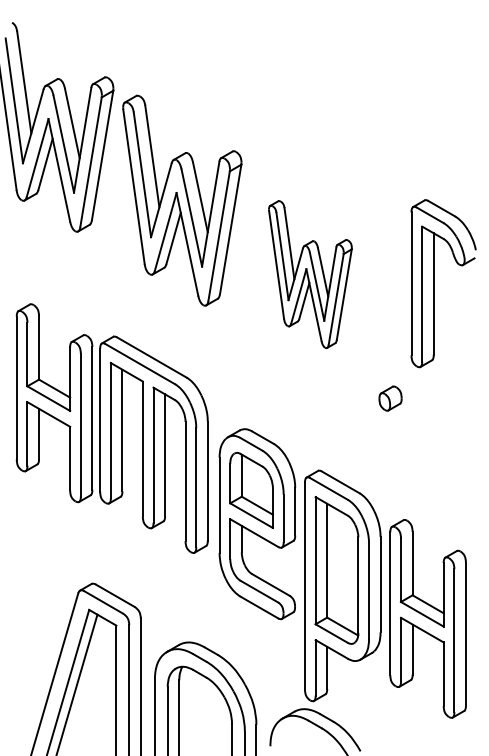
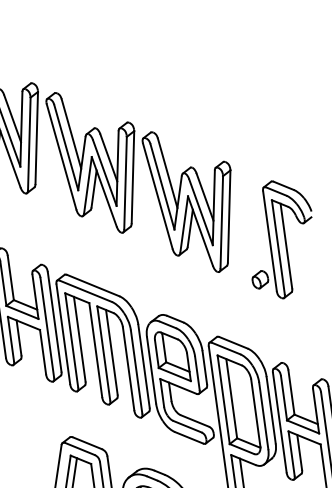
part: (310, 274) -> (192, 201), size x1.43
part: (434, 283) -> (285, 238), moved
part: (153, 444) -> (102, 346), moved

